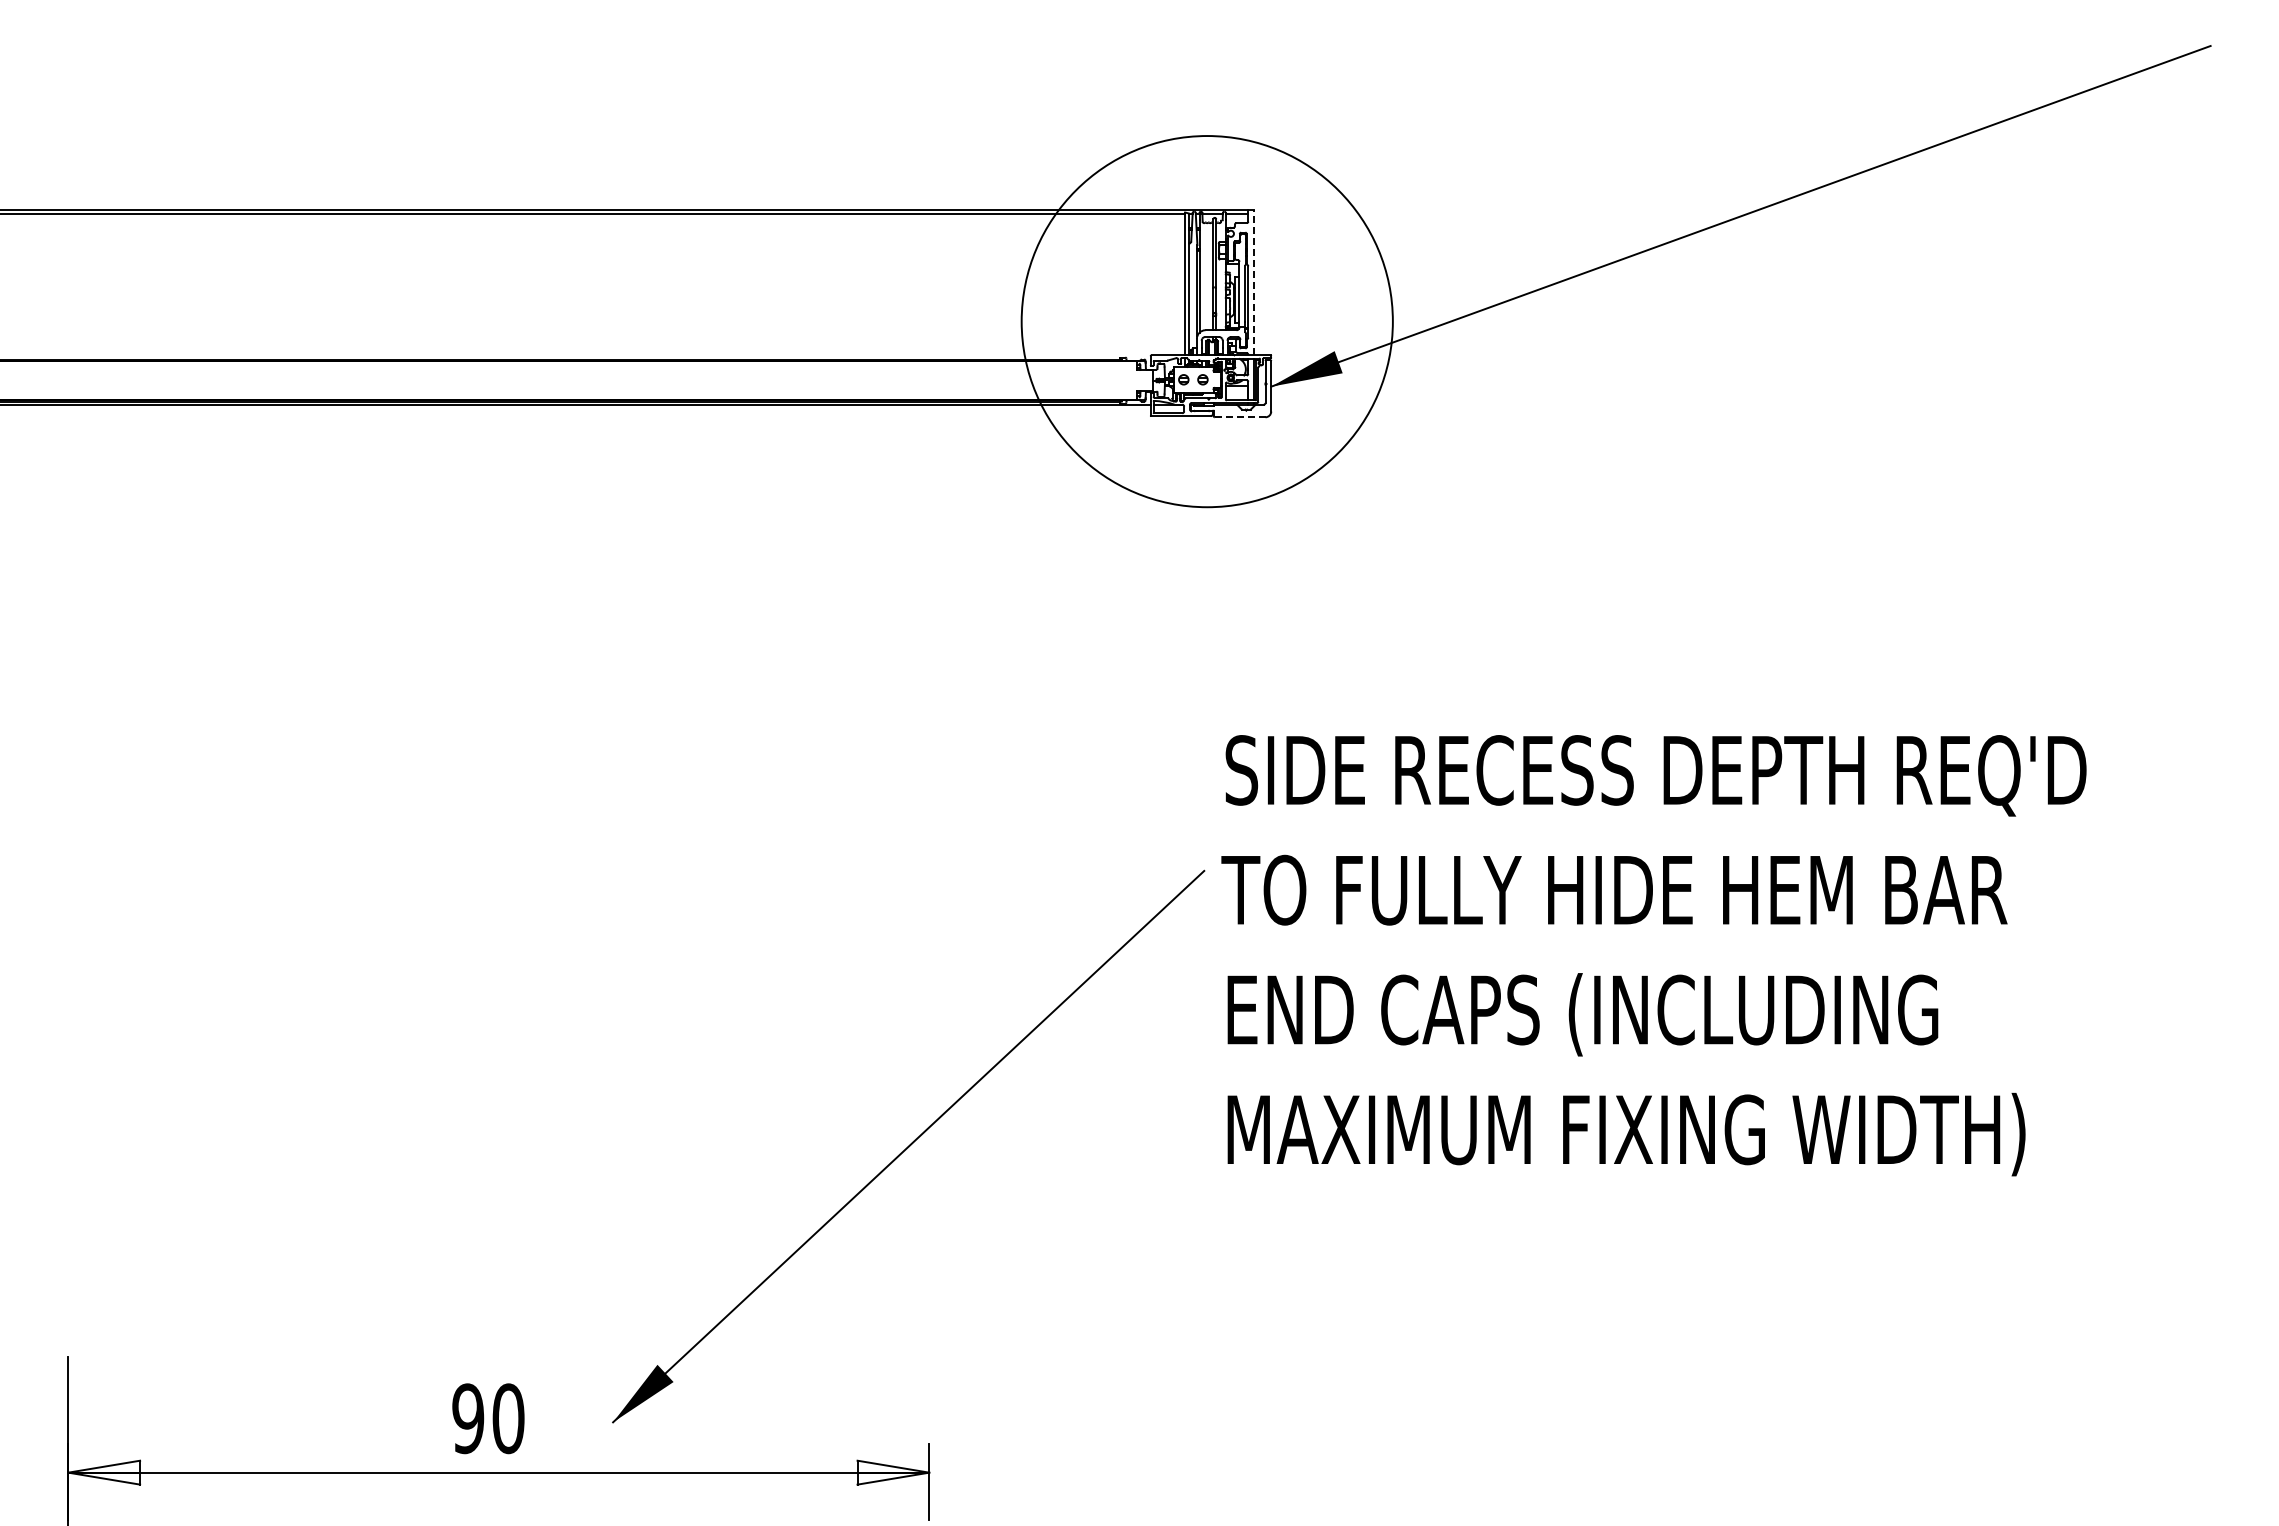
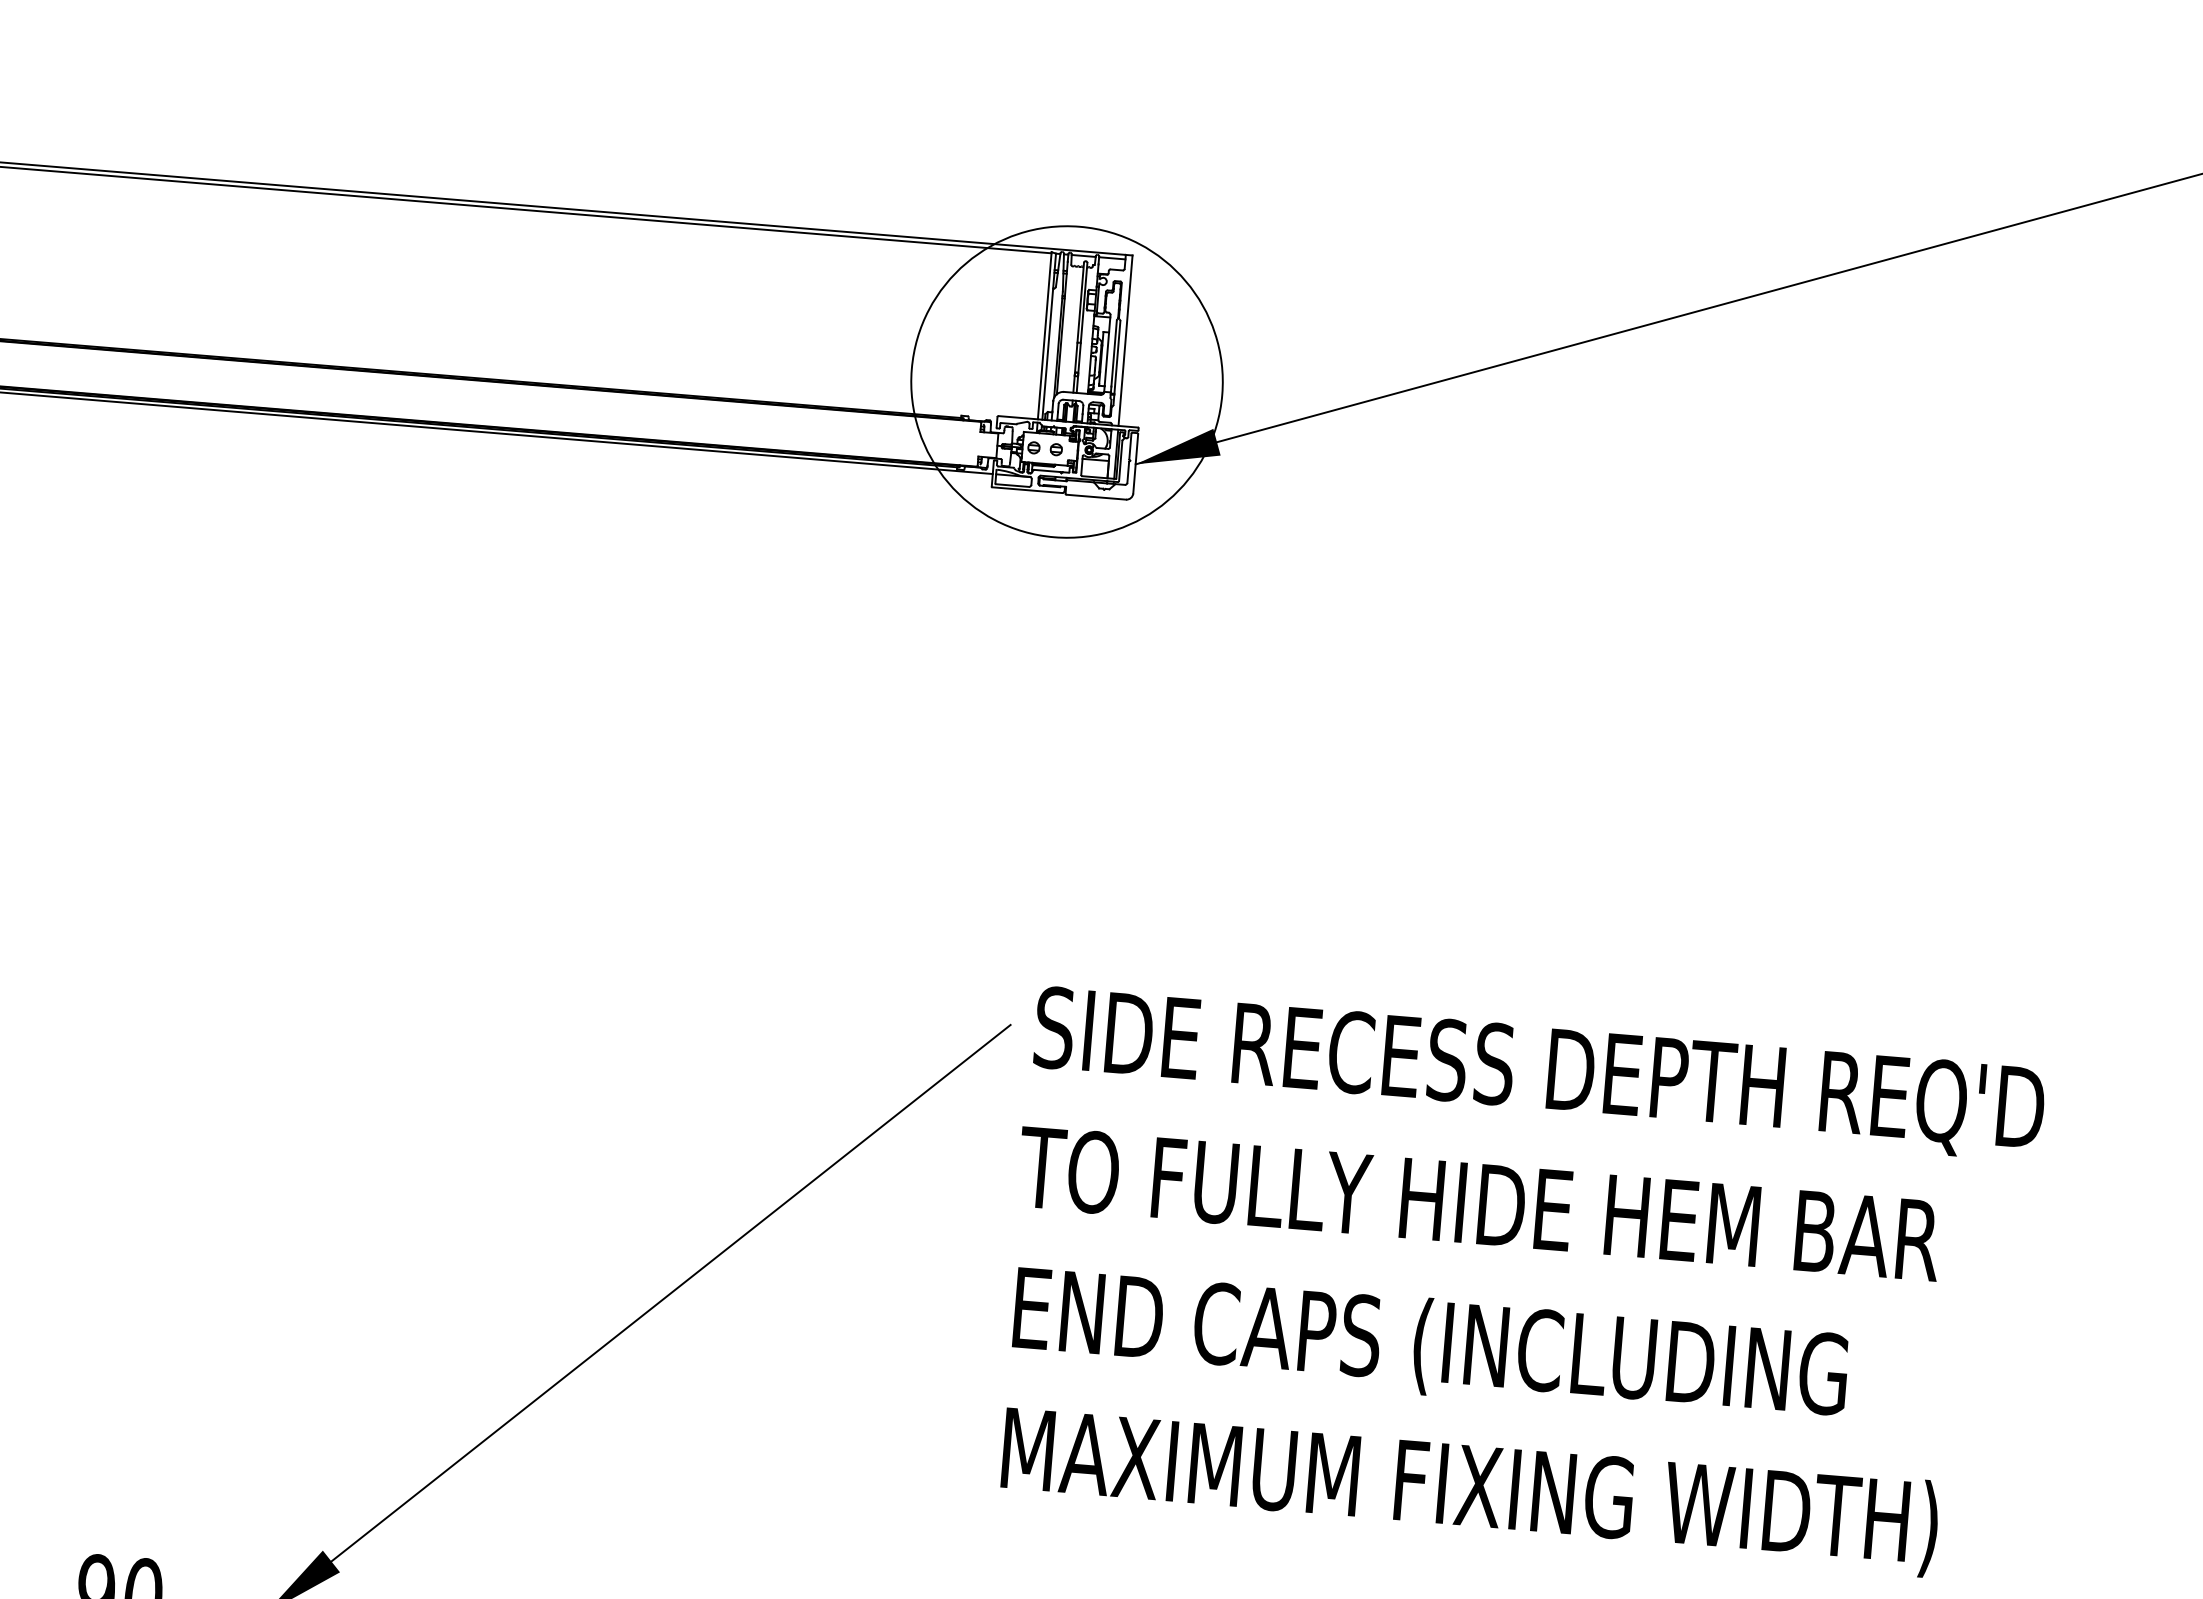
line: (1254, 282) -> (1126, 340), dashed -> solid
circle: (1206, 321) -> (1066, 381), size x0.71
line: (1240, 417) -> (1096, 497), dashed -> solid
text: (1653, 955) -> (1518, 1284), moved

